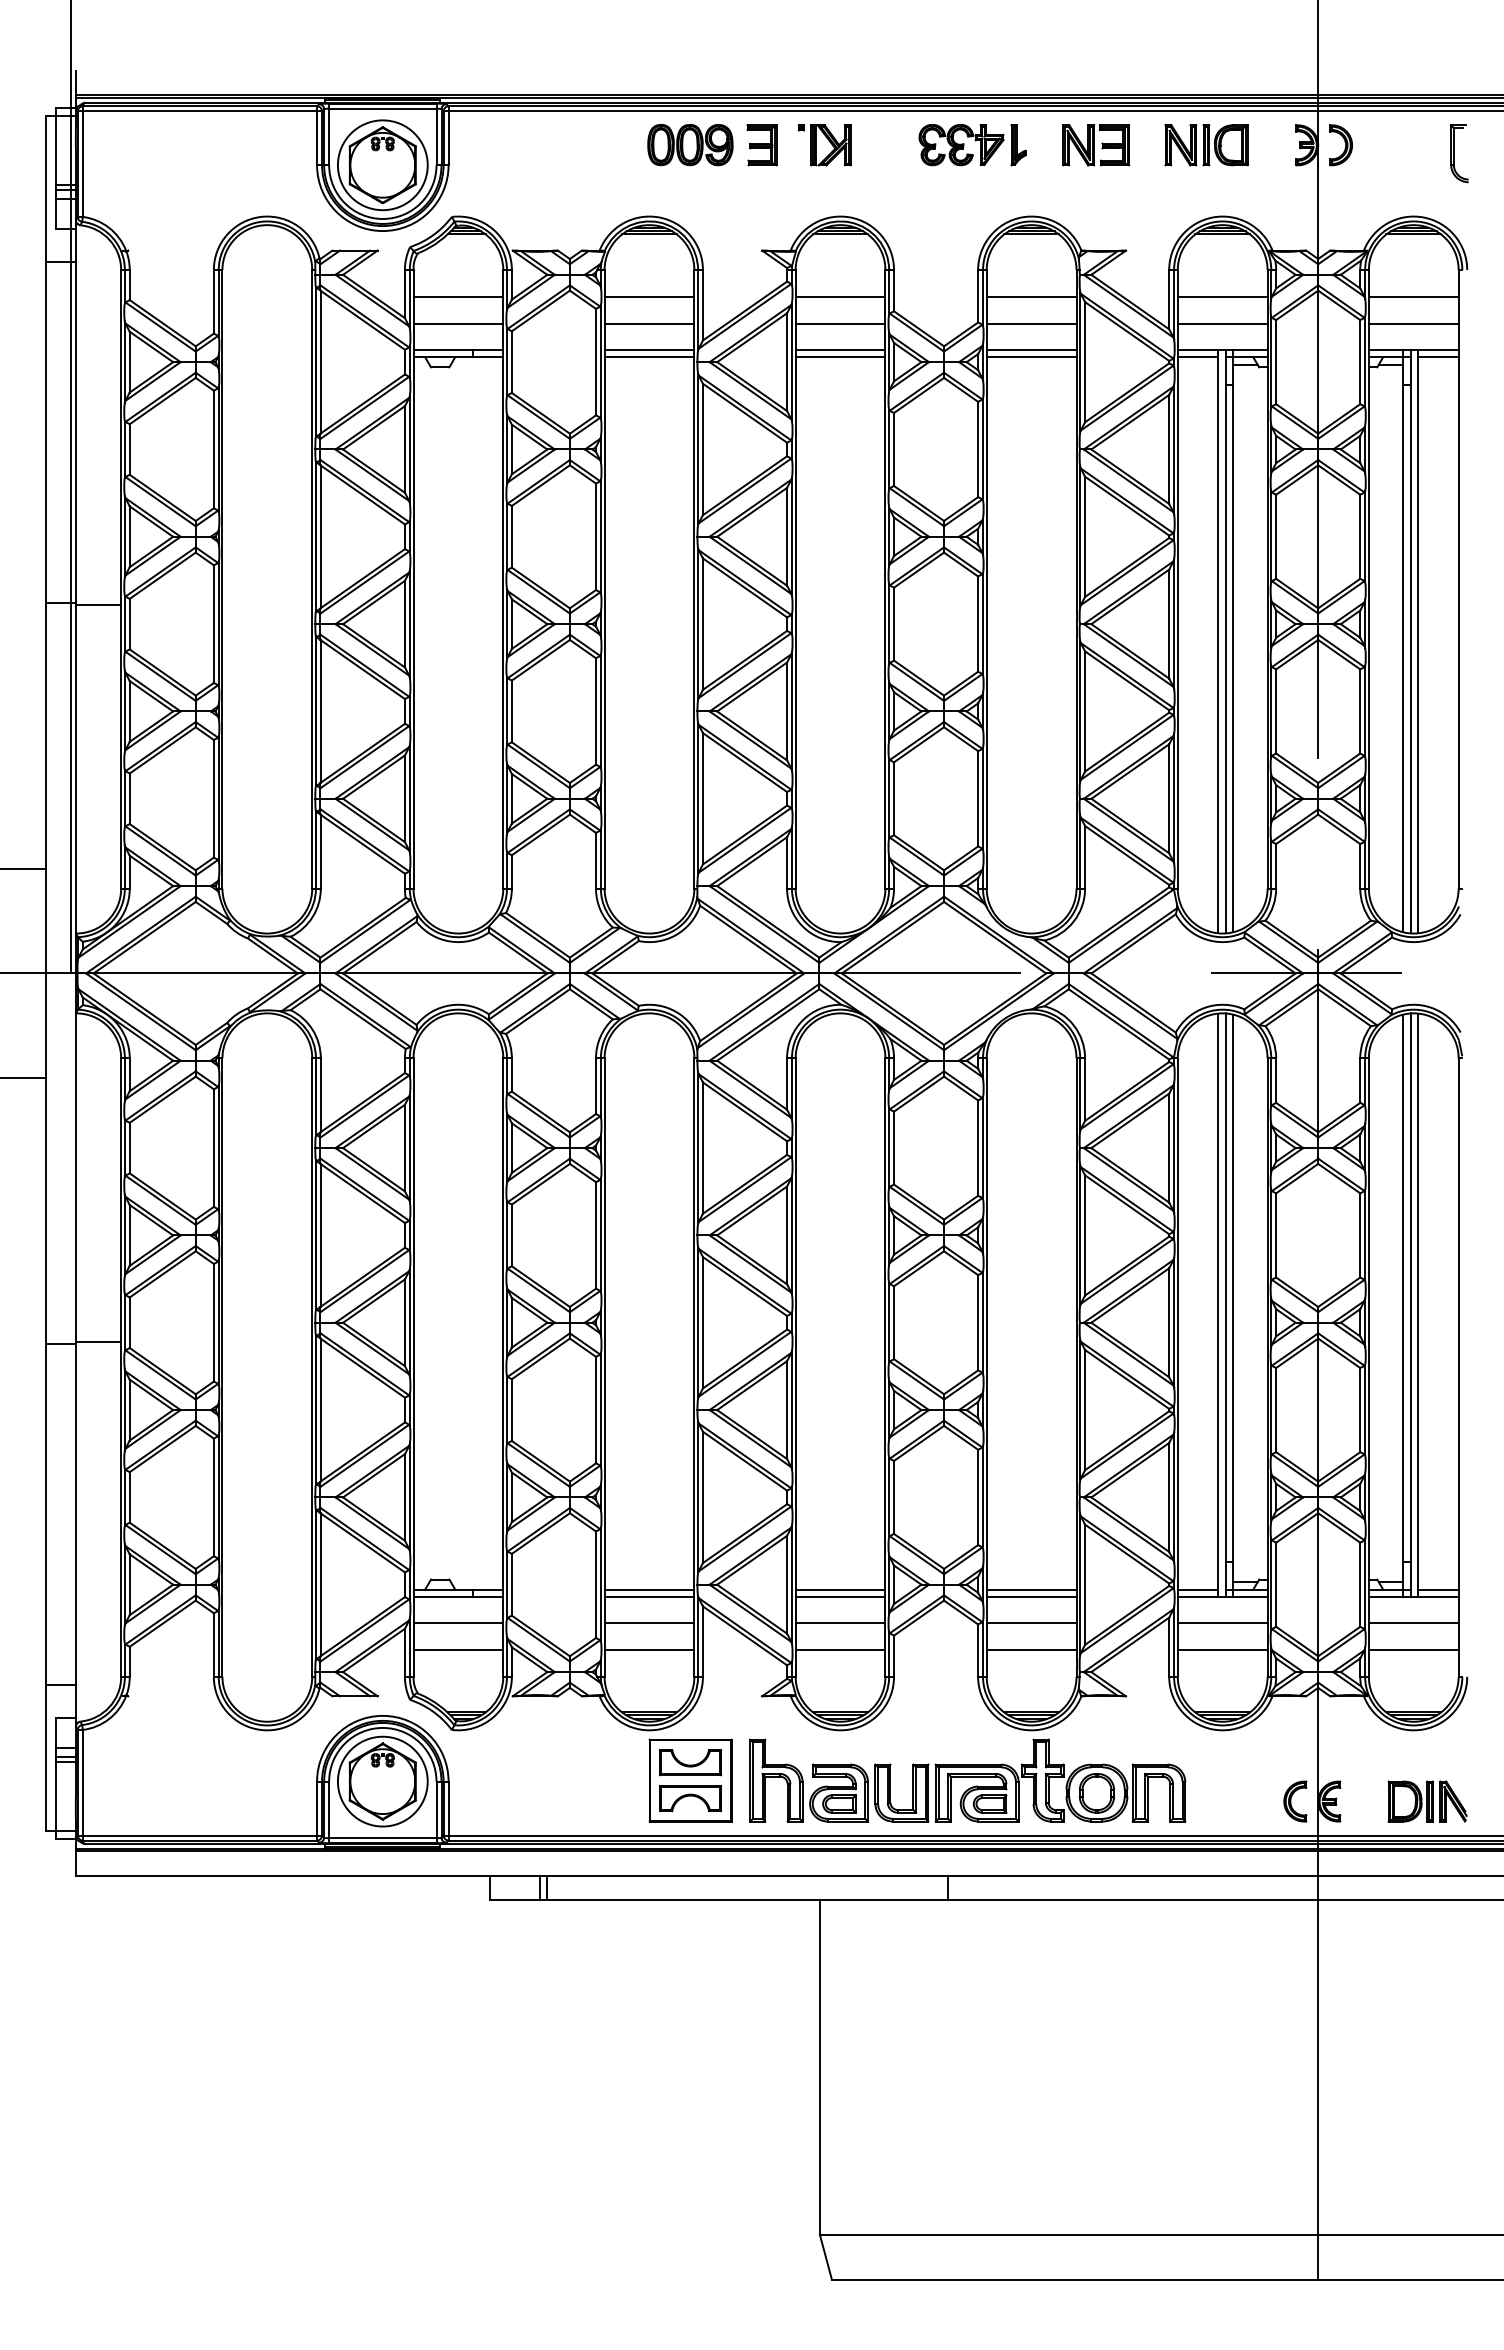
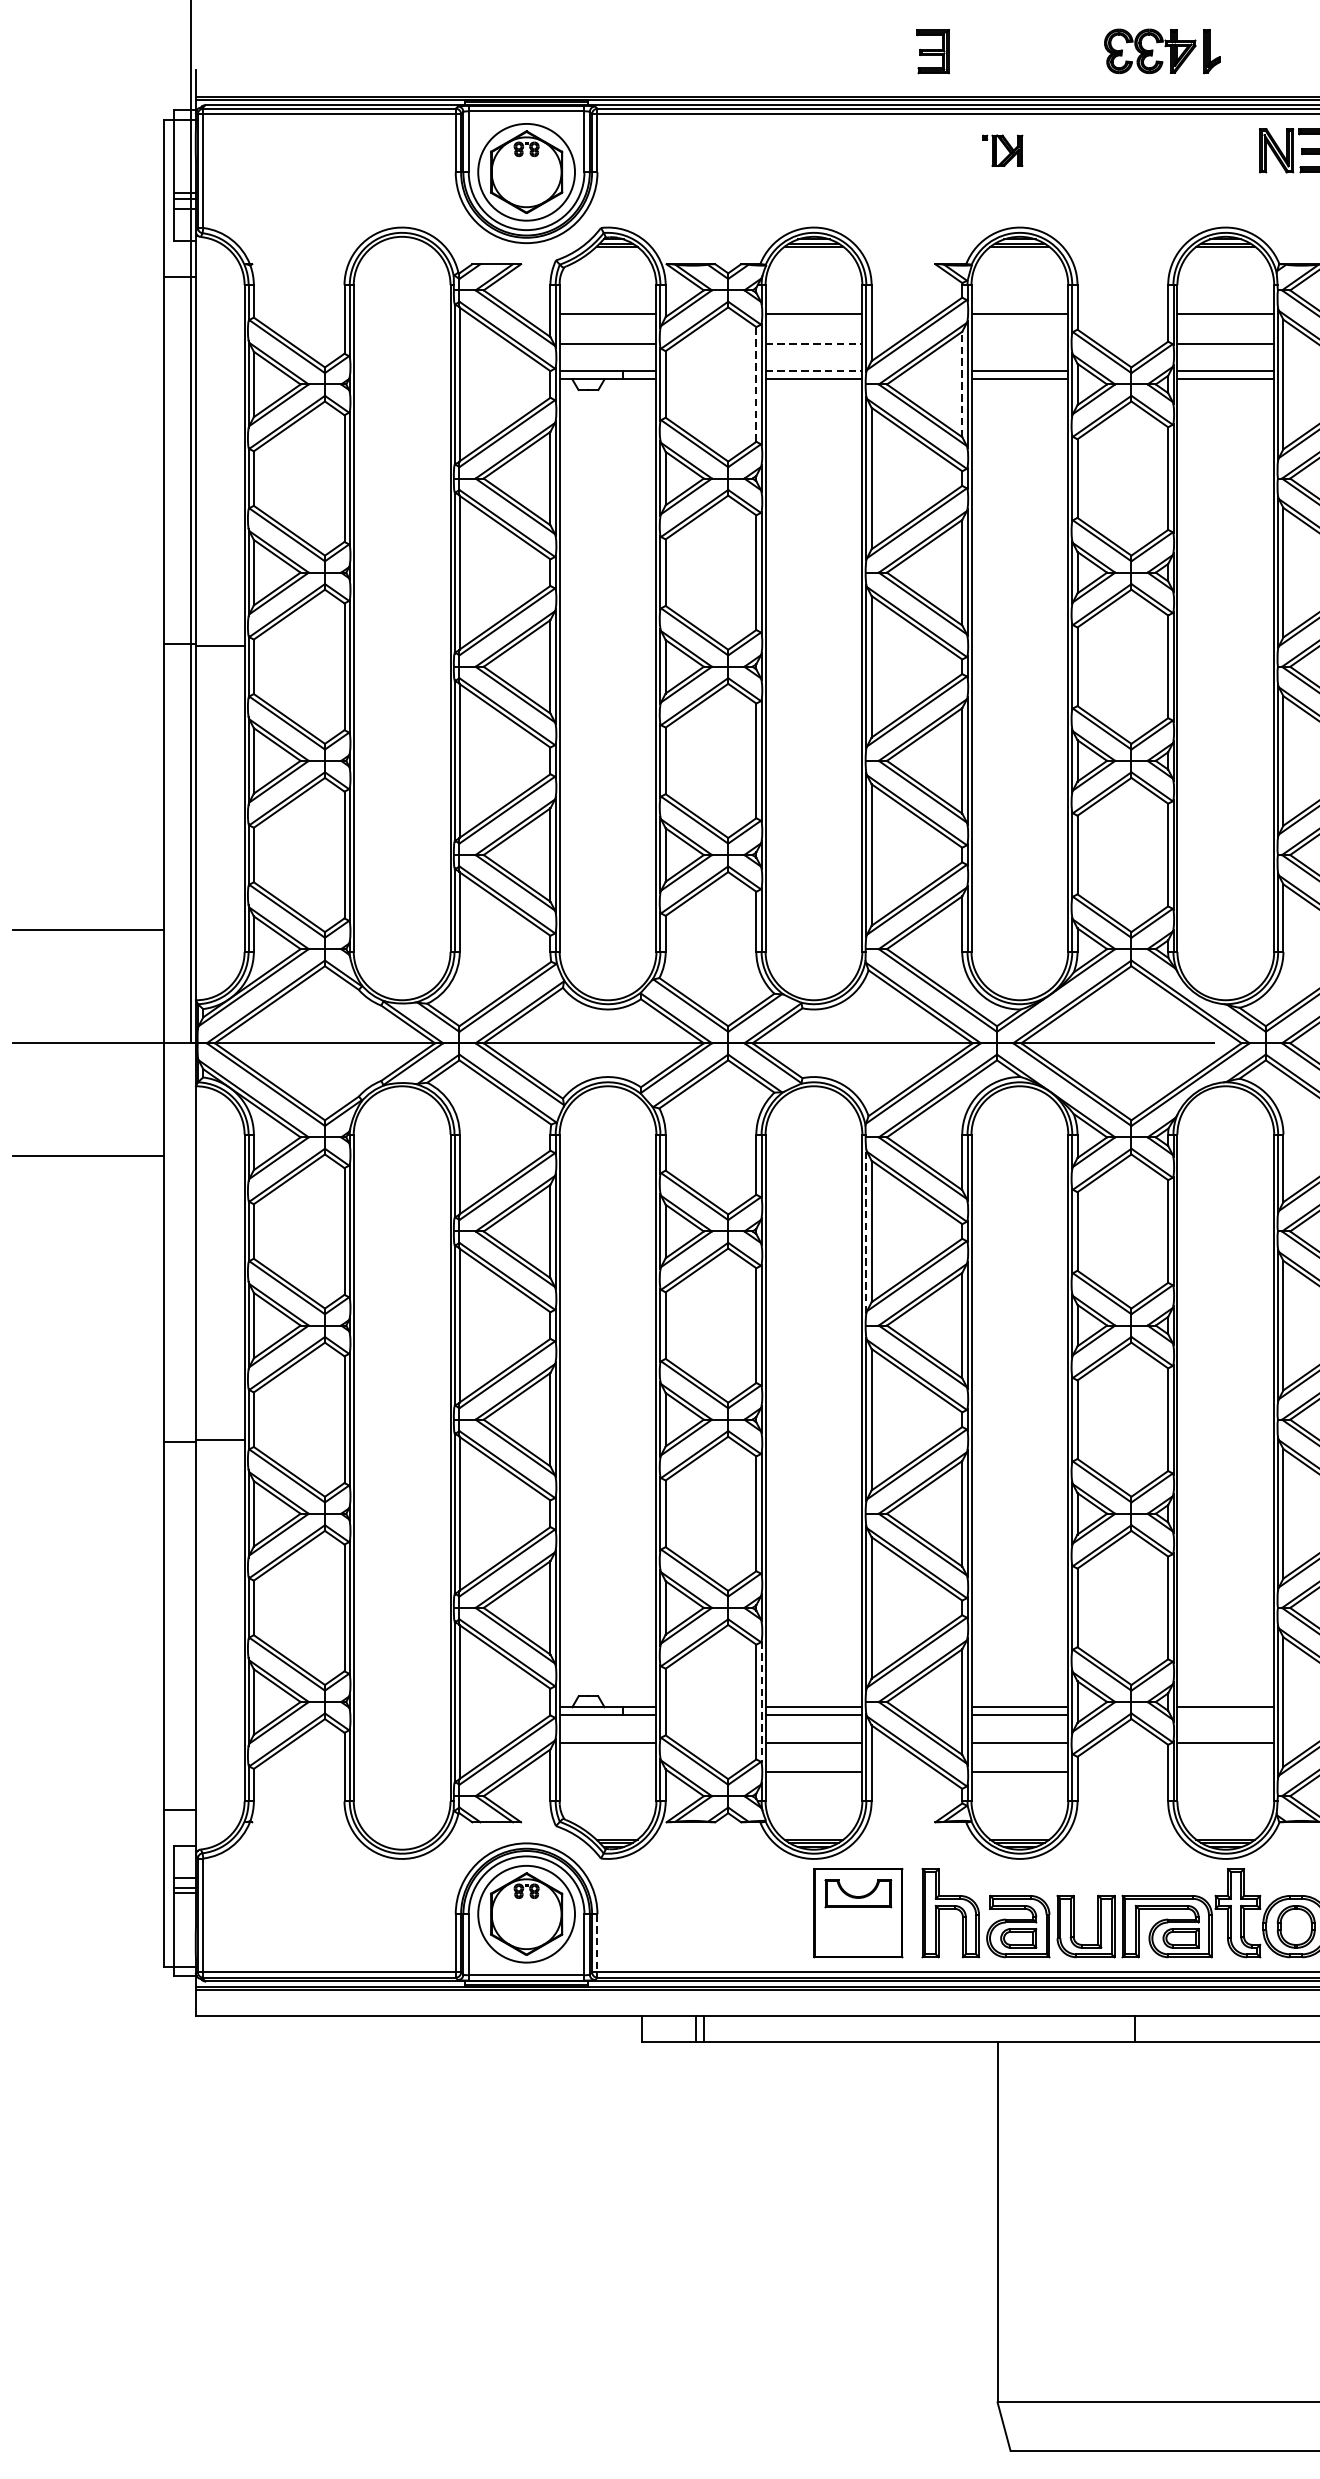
part: (690, 144) -> (858, 149), removed
part: (761, 145) -> (932, 51), moved
part: (824, 145) -> (1002, 150), size x0.7
part: (972, 145) -> (1162, 51), moved
line: (649, 324) -> (814, 343), solid -> dashed
line: (840, 324) -> (1019, 343), removed
line: (649, 349) -> (814, 370), solid -> dashed
line: (596, 361) -> (756, 383), solid -> dashed
line: (787, 362) -> (962, 384), solid -> dashed
line: (698, 1148) -> (866, 1231), solid -> dashed
line: (600, 1585) -> (761, 1702), solid -> dashed
line: (1031, 1597) -> (1225, 1715), removed
line: (458, 1649) -> (608, 1771), removed
line: (1031, 1649) -> (1225, 1771), removed
part: (690, 1798) -> (858, 1932), removed
line: (448, 1808) -> (597, 1943), solid -> dashed

